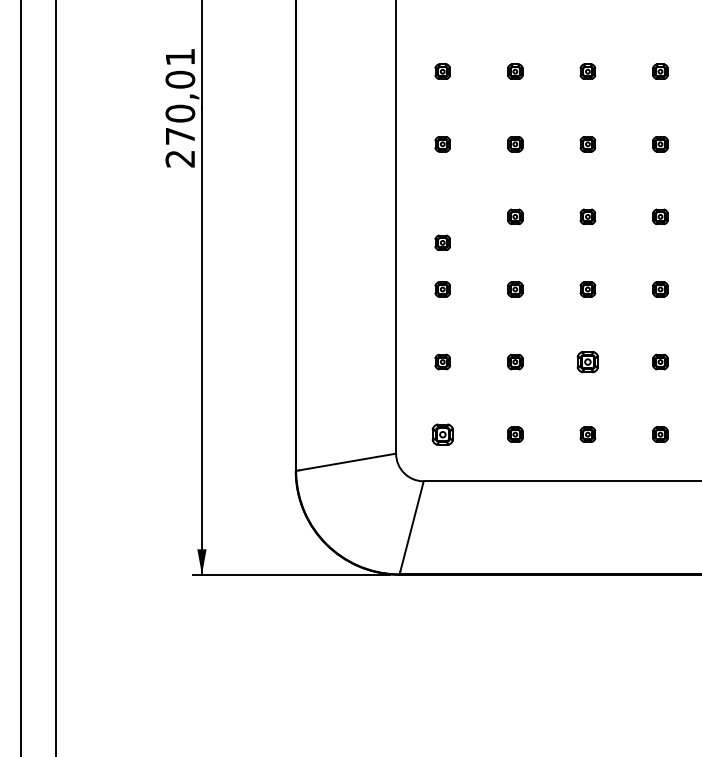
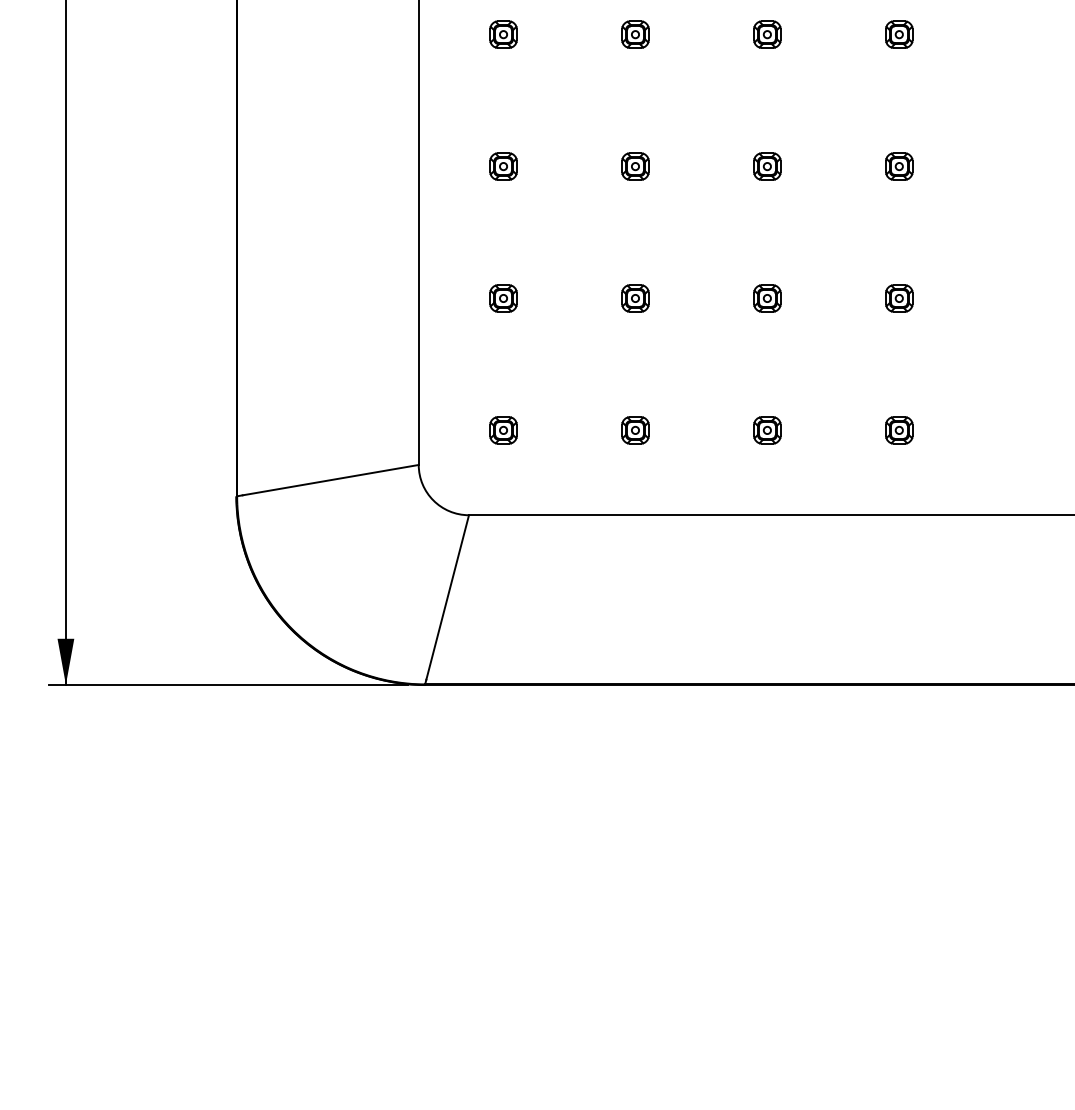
part: (442, 242) -> (503, 33), moved
part: (587, 361) -> (766, 297), size x0.71
part: (442, 434) -> (503, 430), size x0.71

